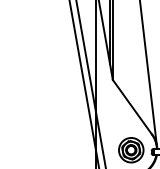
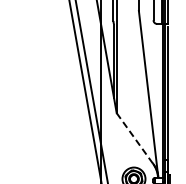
line: (132, 108) -> (135, 139), solid -> dashed

